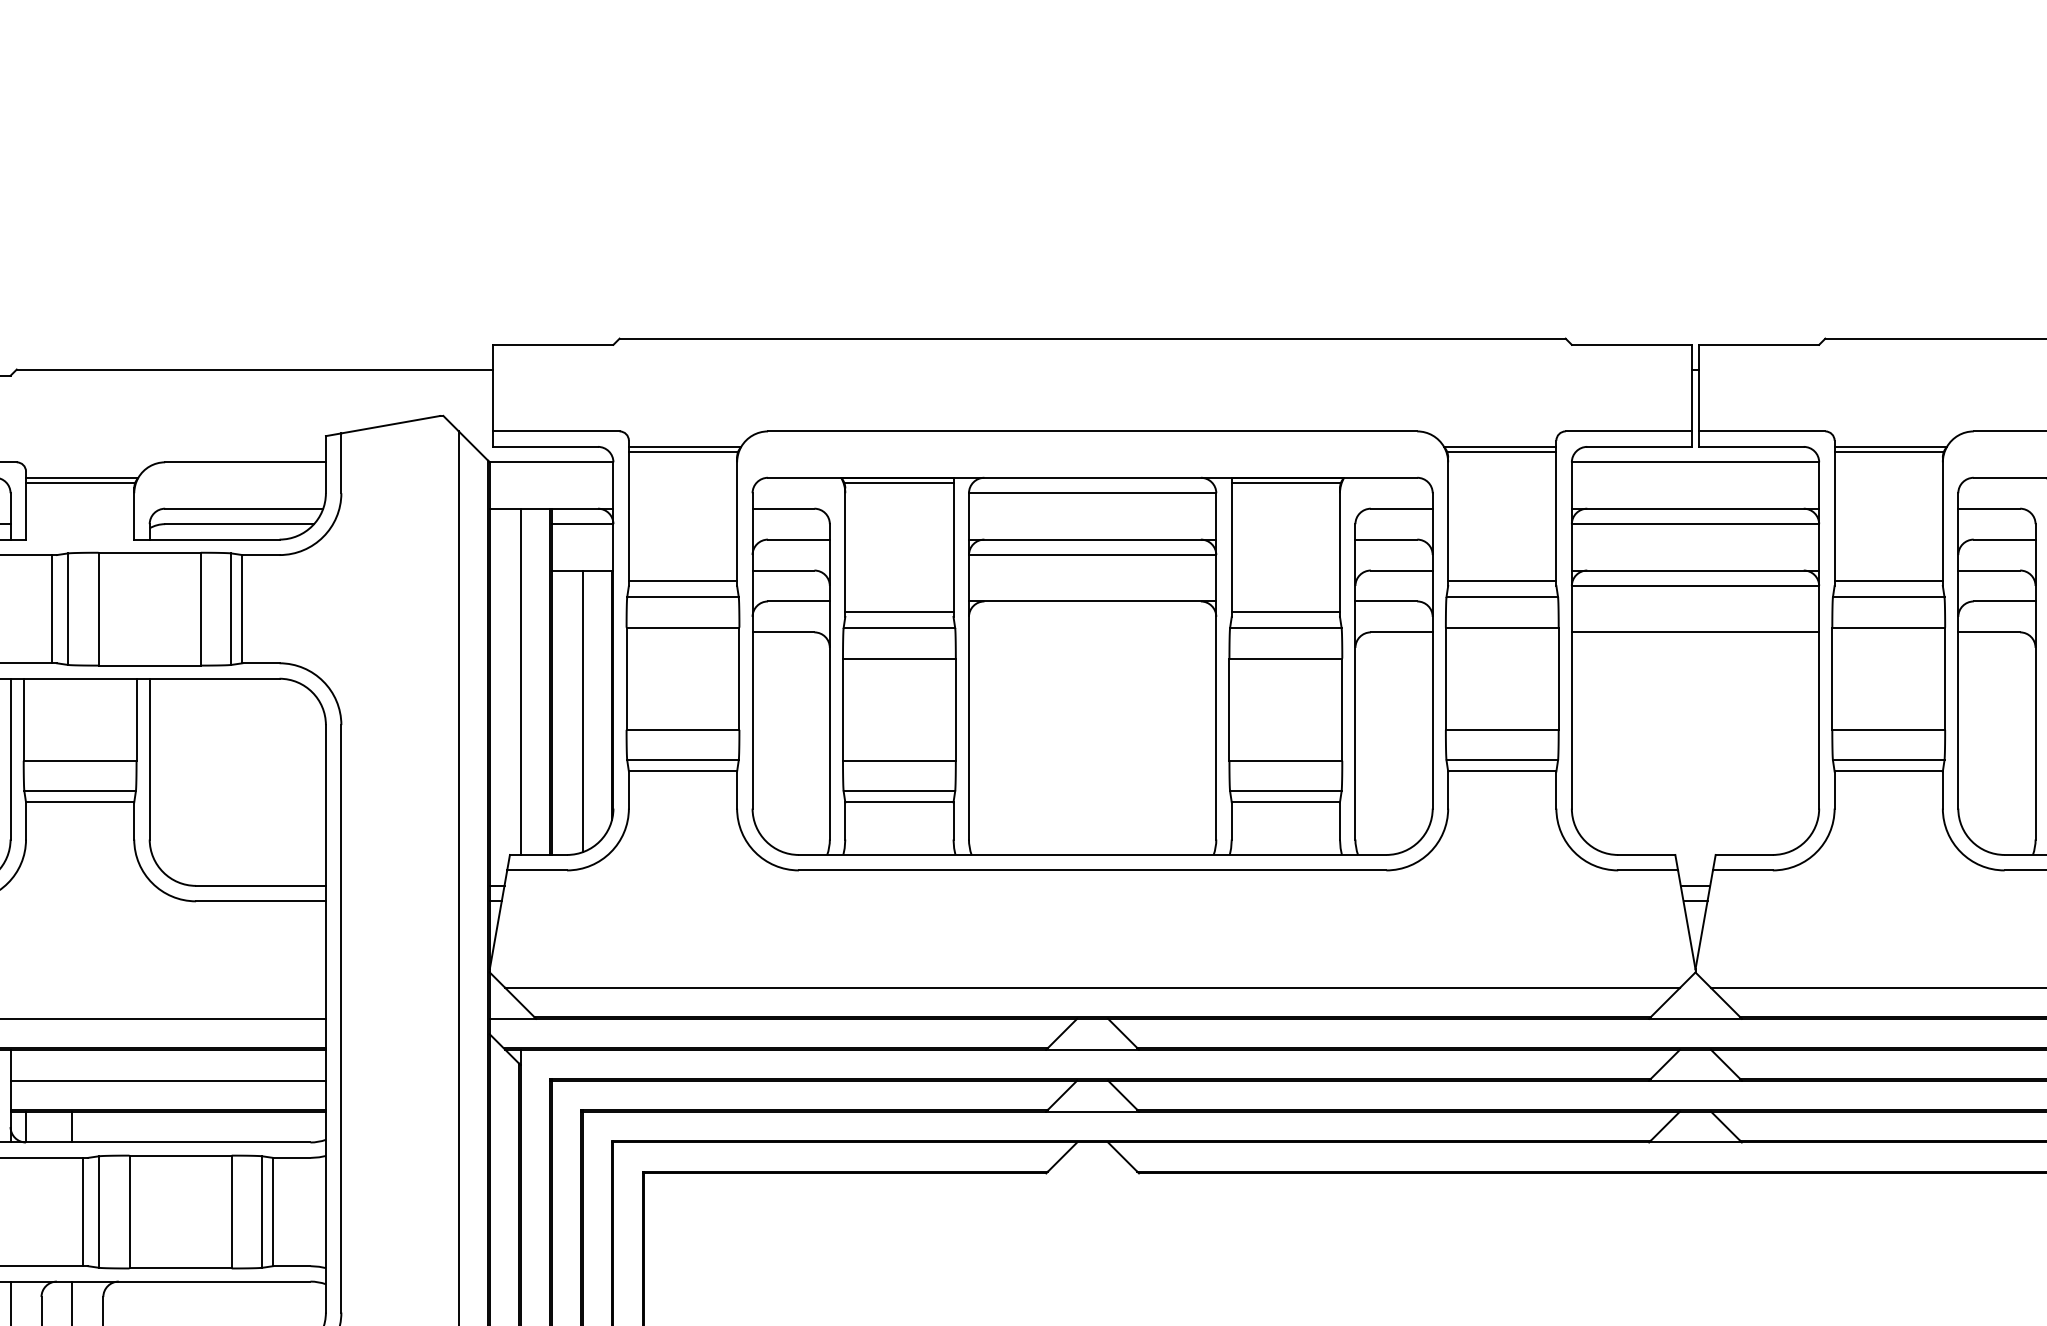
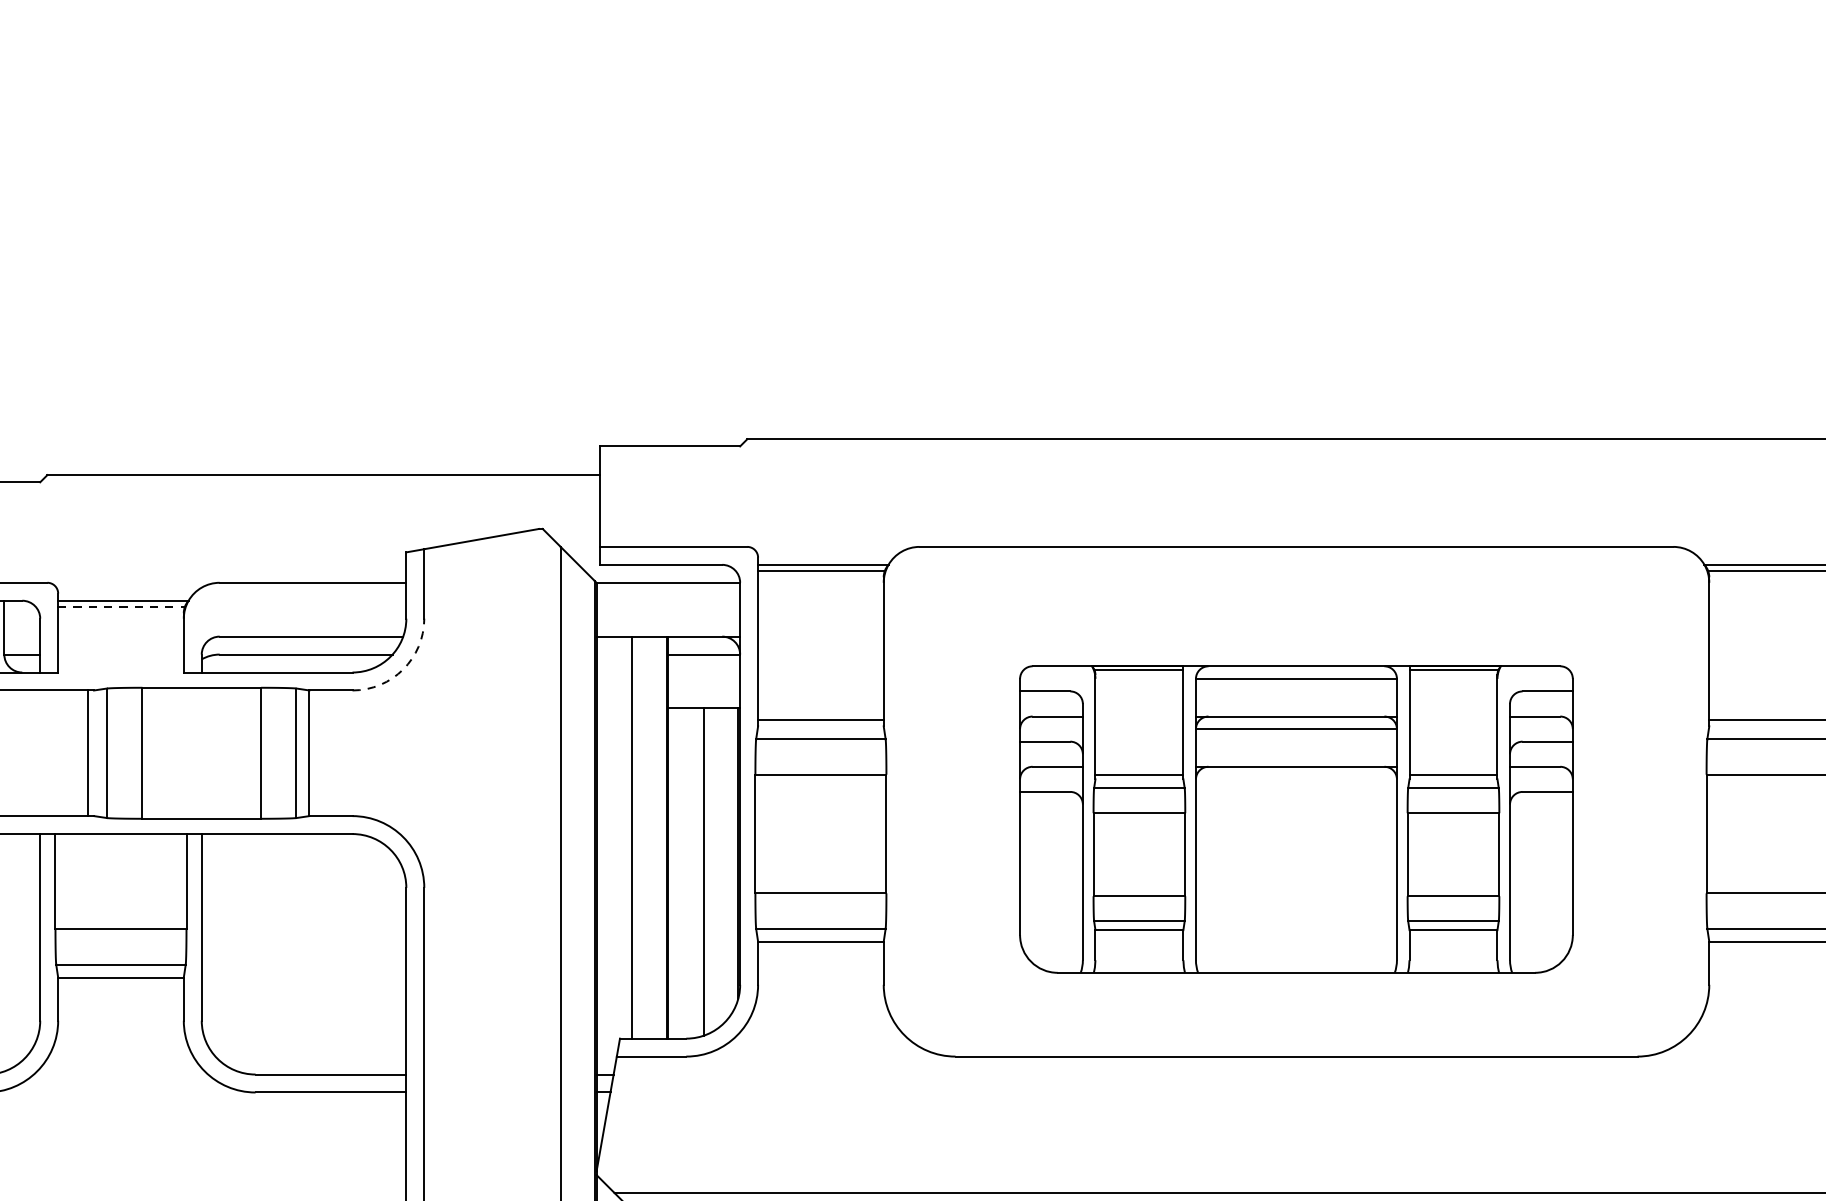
line: (80, 482) -> (121, 606), solid -> dashed
arc: (323, 536) -> (403, 668), solid -> dashed
part: (1092, 665) -> (1296, 818), size x0.7

